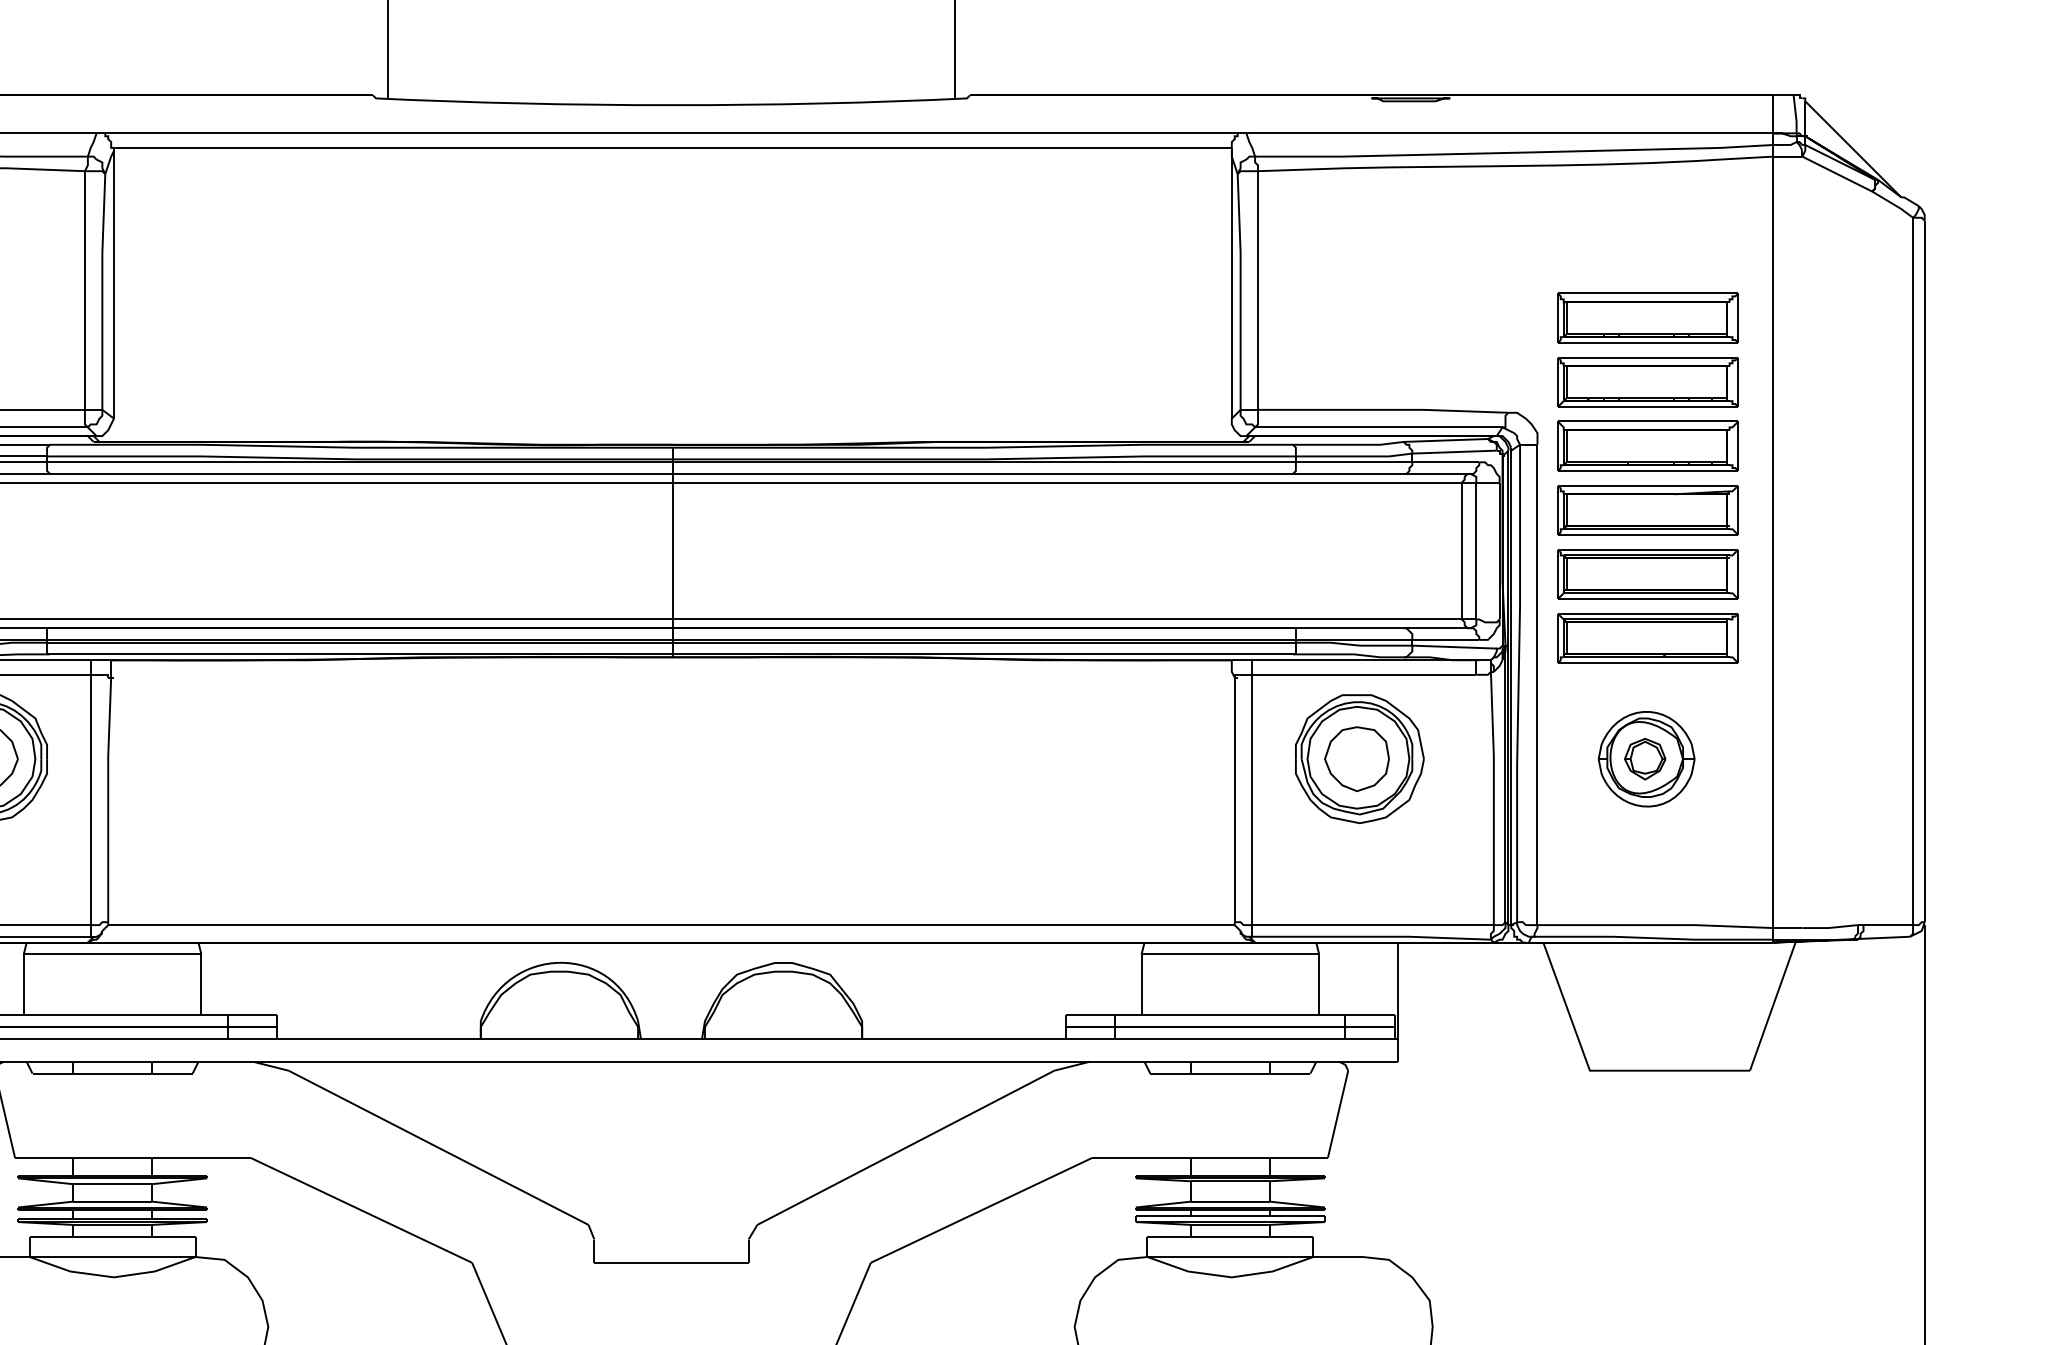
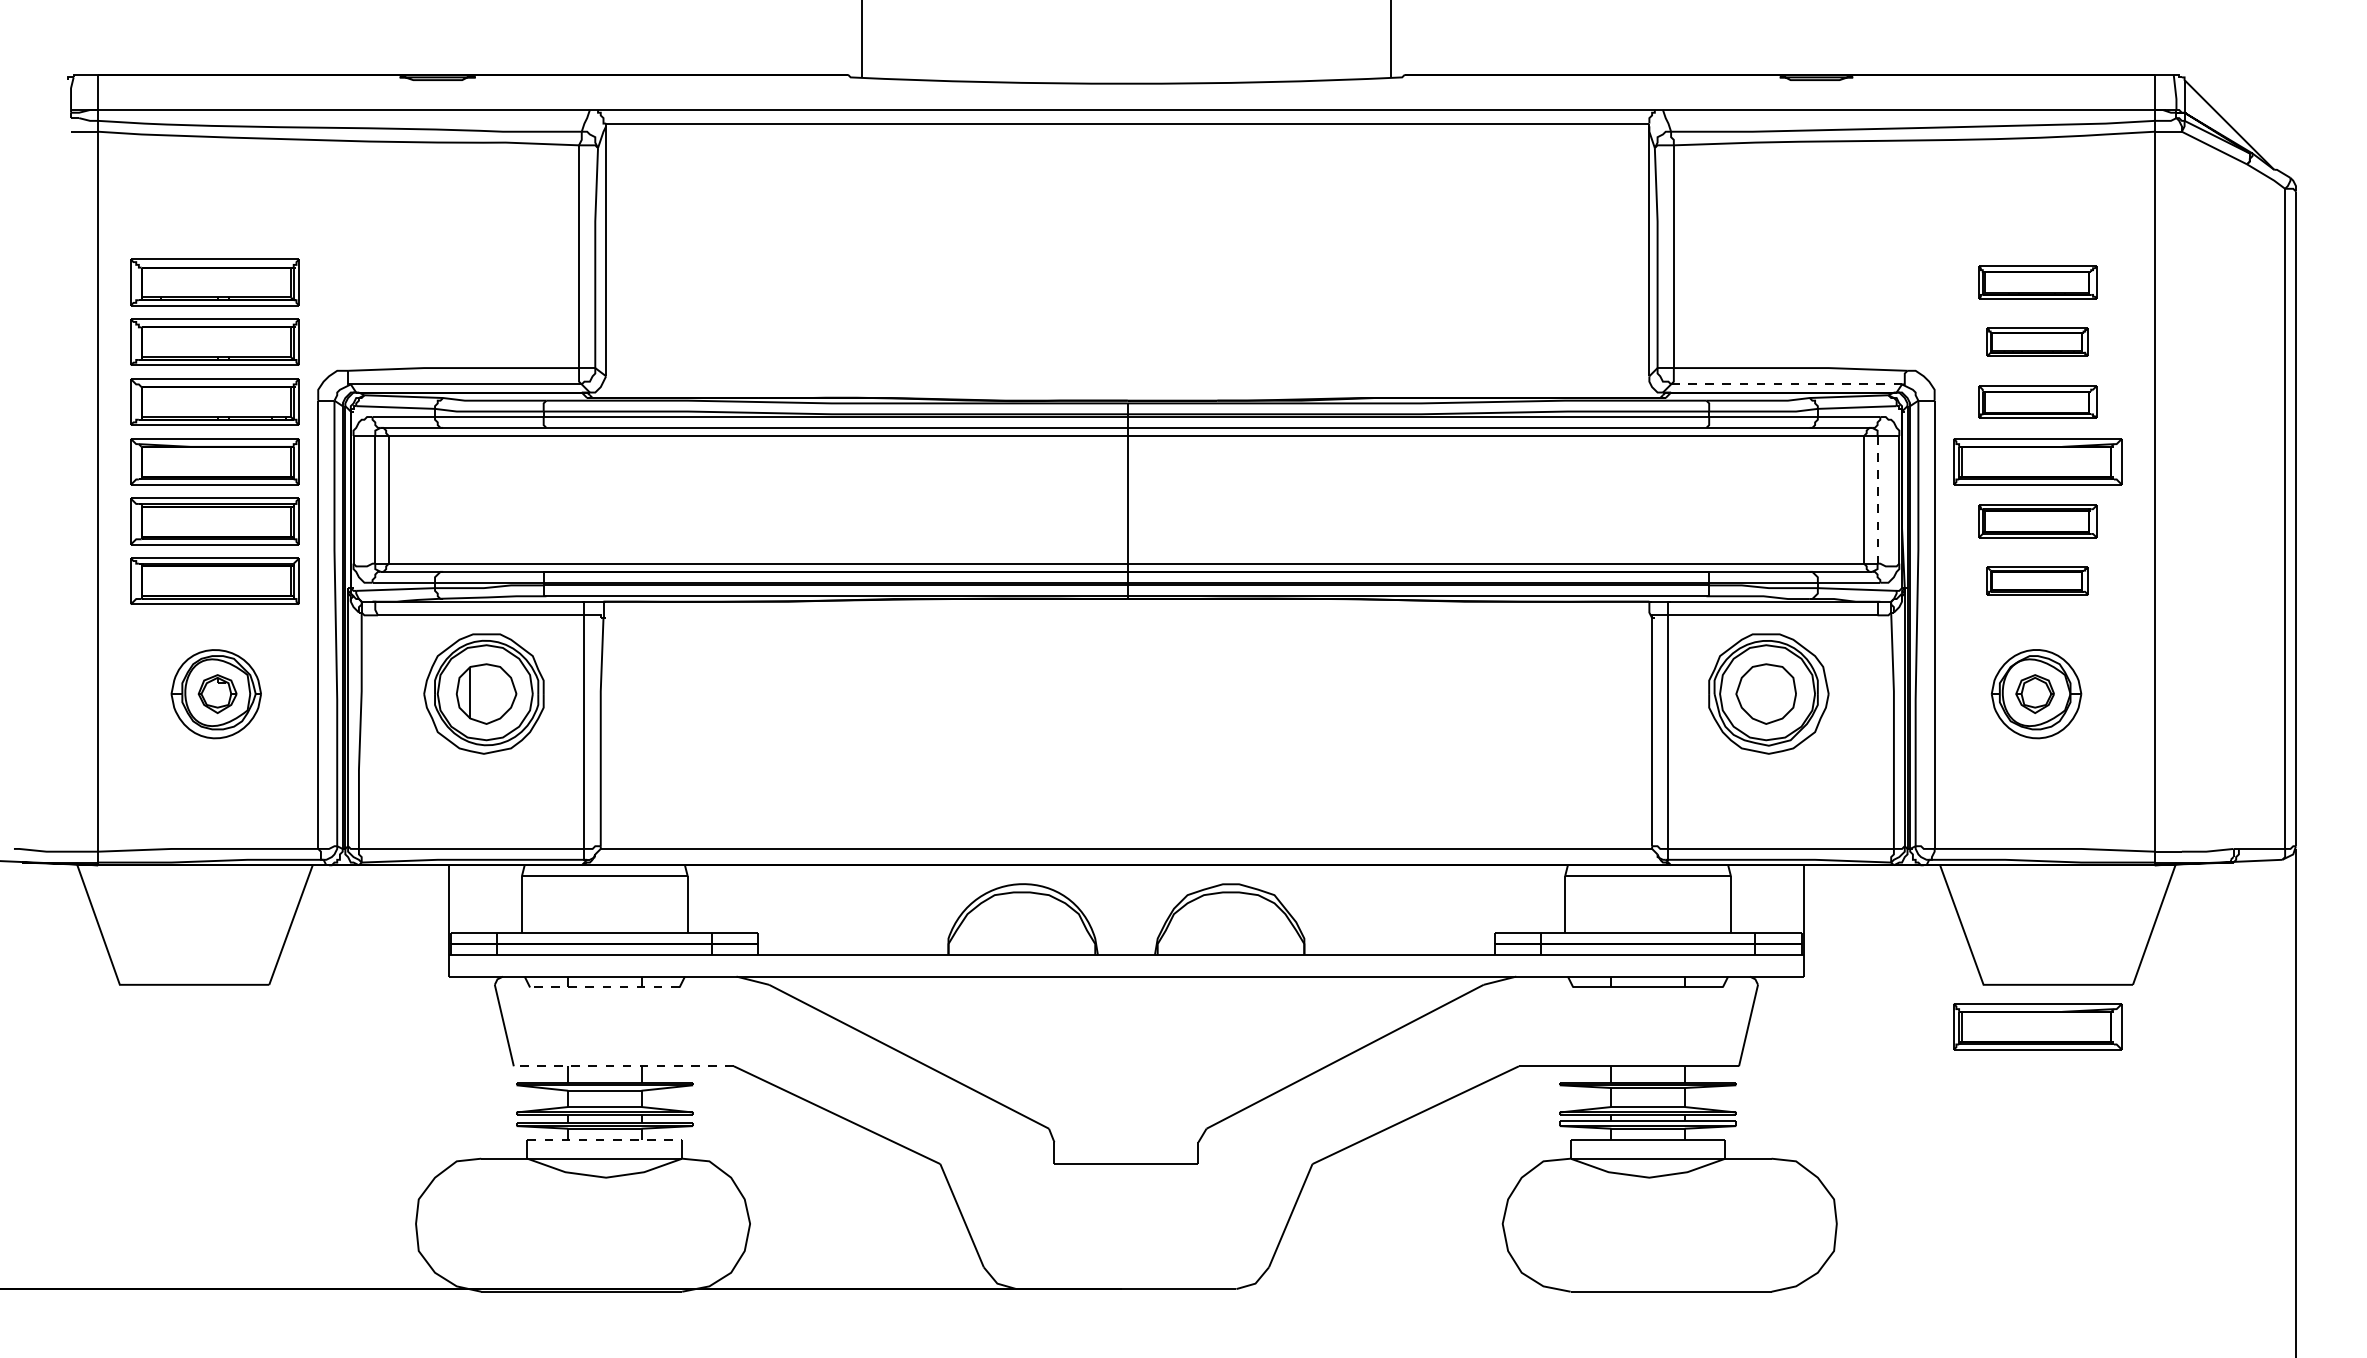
part: (1647, 318) -> (2037, 282), size x0.7
part: (1647, 381) -> (2037, 341), size x0.6
line: (1379, 427) -> (1787, 384), solid -> dashed
part: (1647, 445) -> (2037, 401), size x0.7
line: (1476, 550) -> (1877, 499), solid -> dashed
part: (1647, 574) -> (2037, 521), size x0.7
part: (1647, 637) -> (2037, 580), size x0.6
line: (112, 1073) -> (604, 987), solid -> dashed
part: (1647, 1115) -> (2037, 1026), added
line: (132, 1158) -> (623, 1066), solid -> dashed
line: (113, 1236) -> (605, 1139), solid -> dashed

